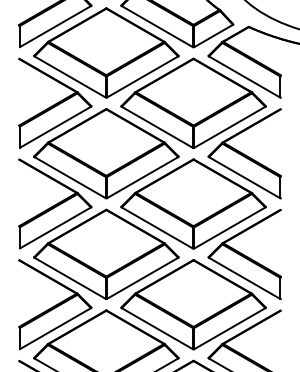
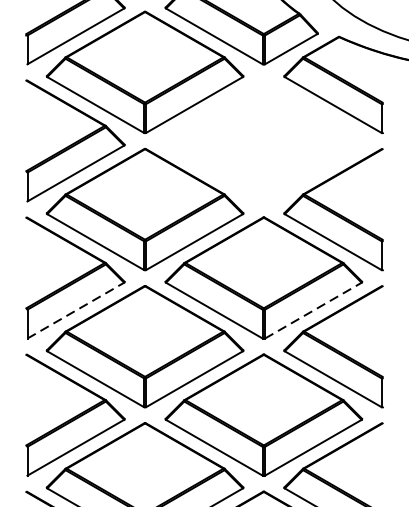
part: (193, 102) -> (263, 139), removed
line: (55, 227) -> (75, 310), solid -> dashed
line: (229, 227) -> (312, 310), solid -> dashed

